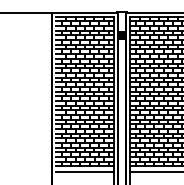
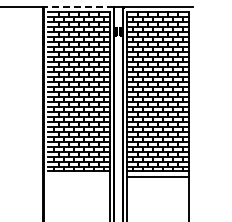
line: (84, 12) -> (78, 7), solid -> dashed
line: (85, 171) -> (79, 177), removed

